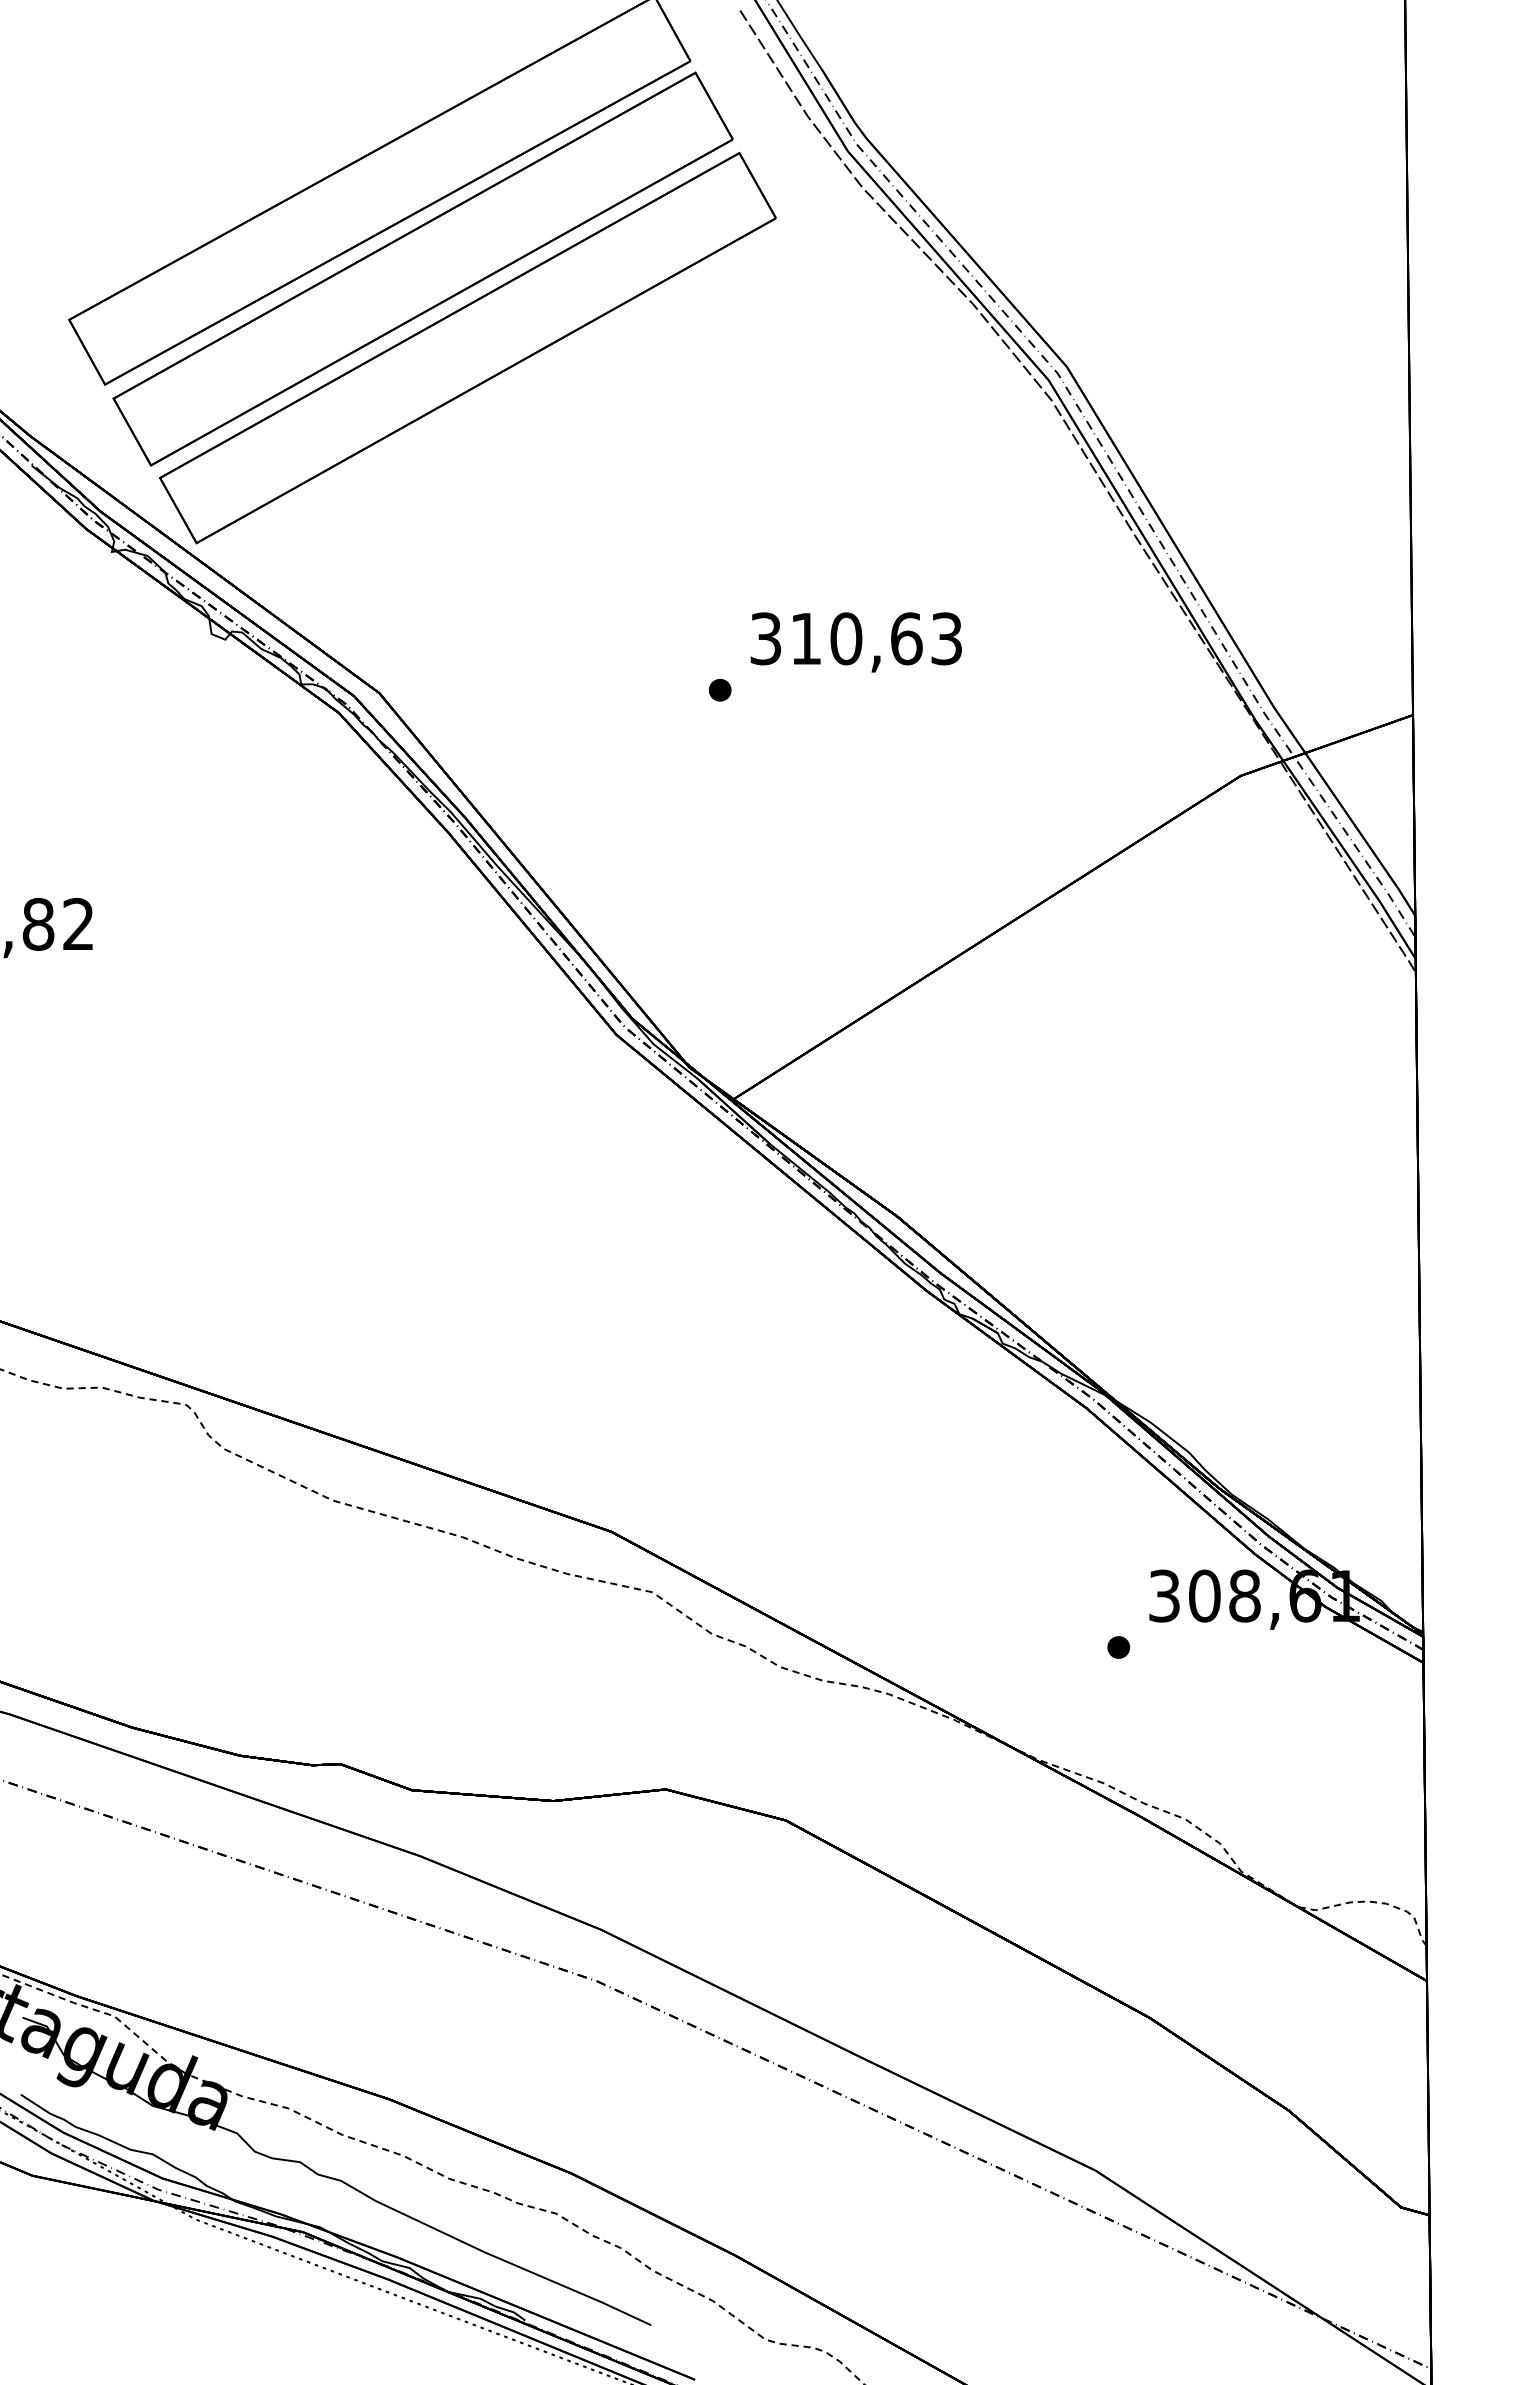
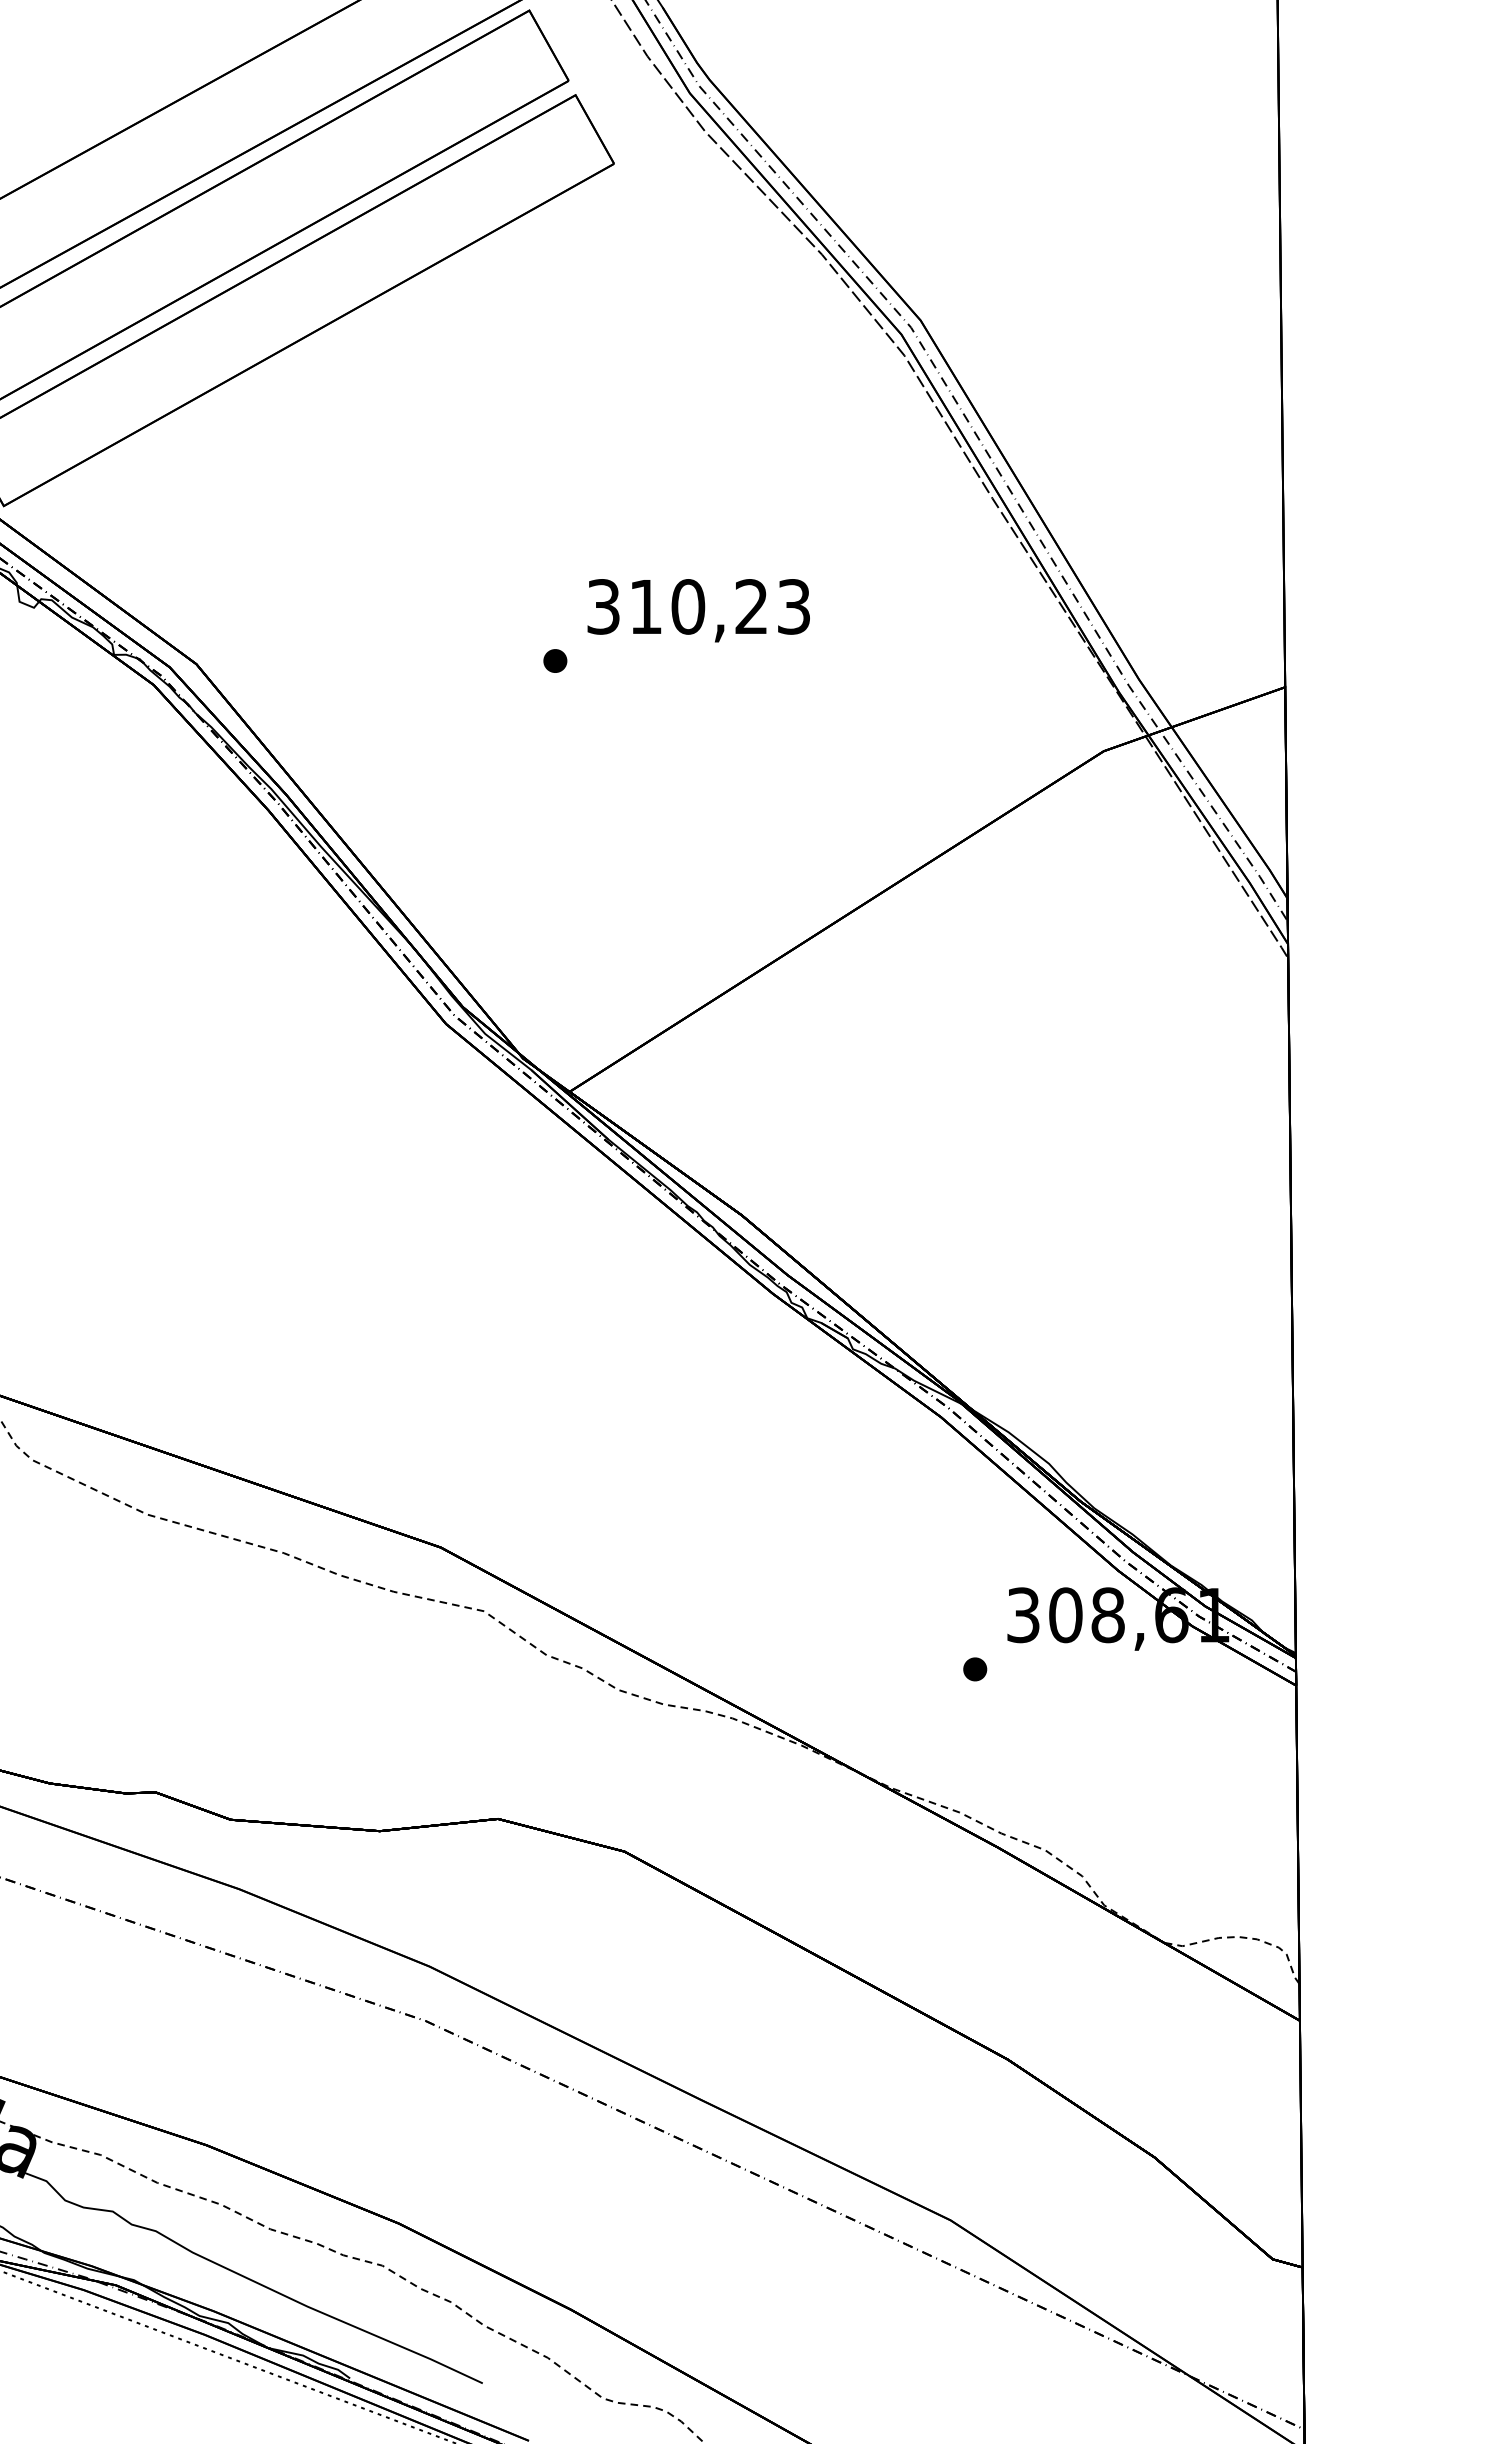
text: (906, 638) -> (751, 606), 310,63 -> 310,23

